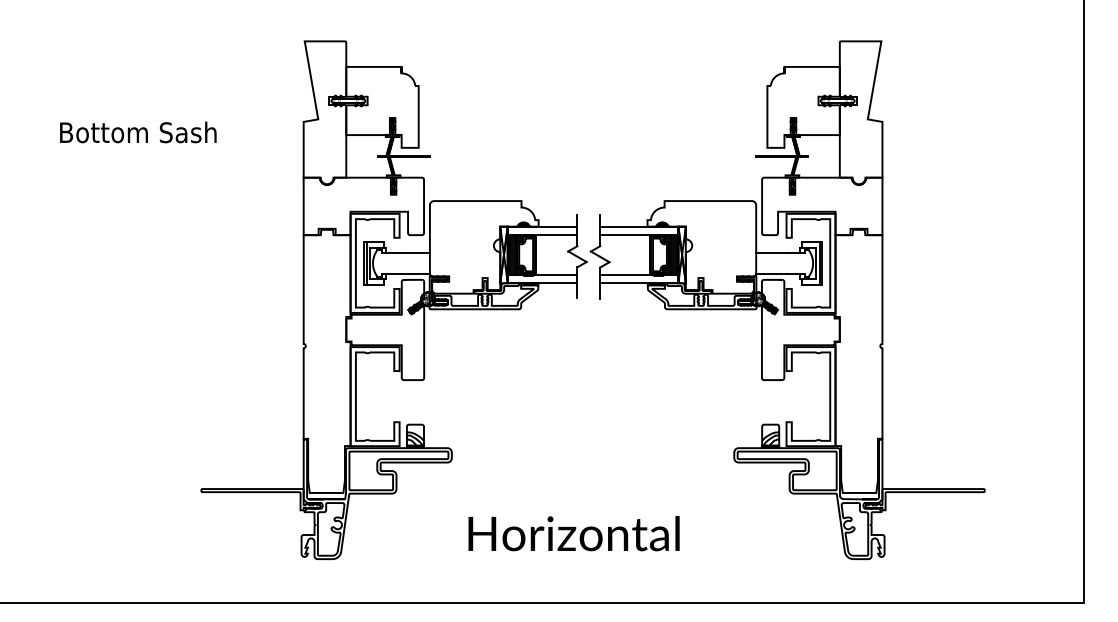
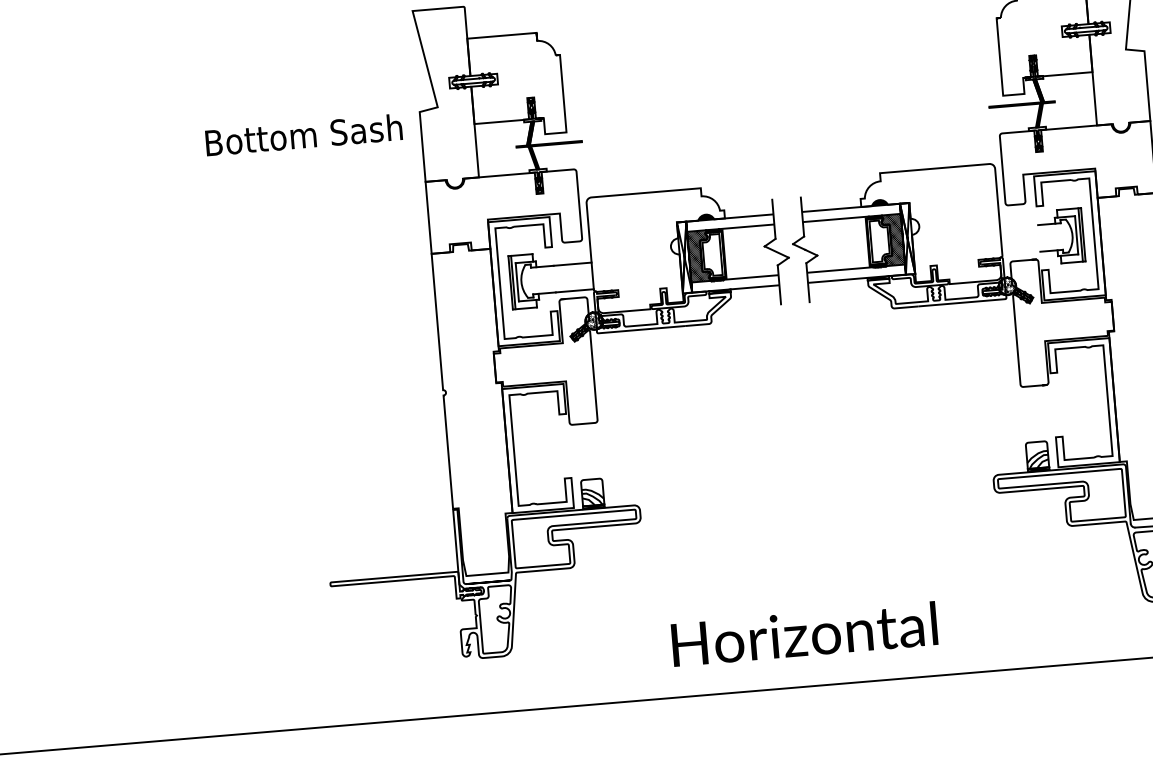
text: (138, 132) -> (304, 135), moved
line: (771, 252) -> (1019, 226), removed
line: (771, 274) -> (1021, 253), removed
text: (573, 533) -> (803, 634), moved

